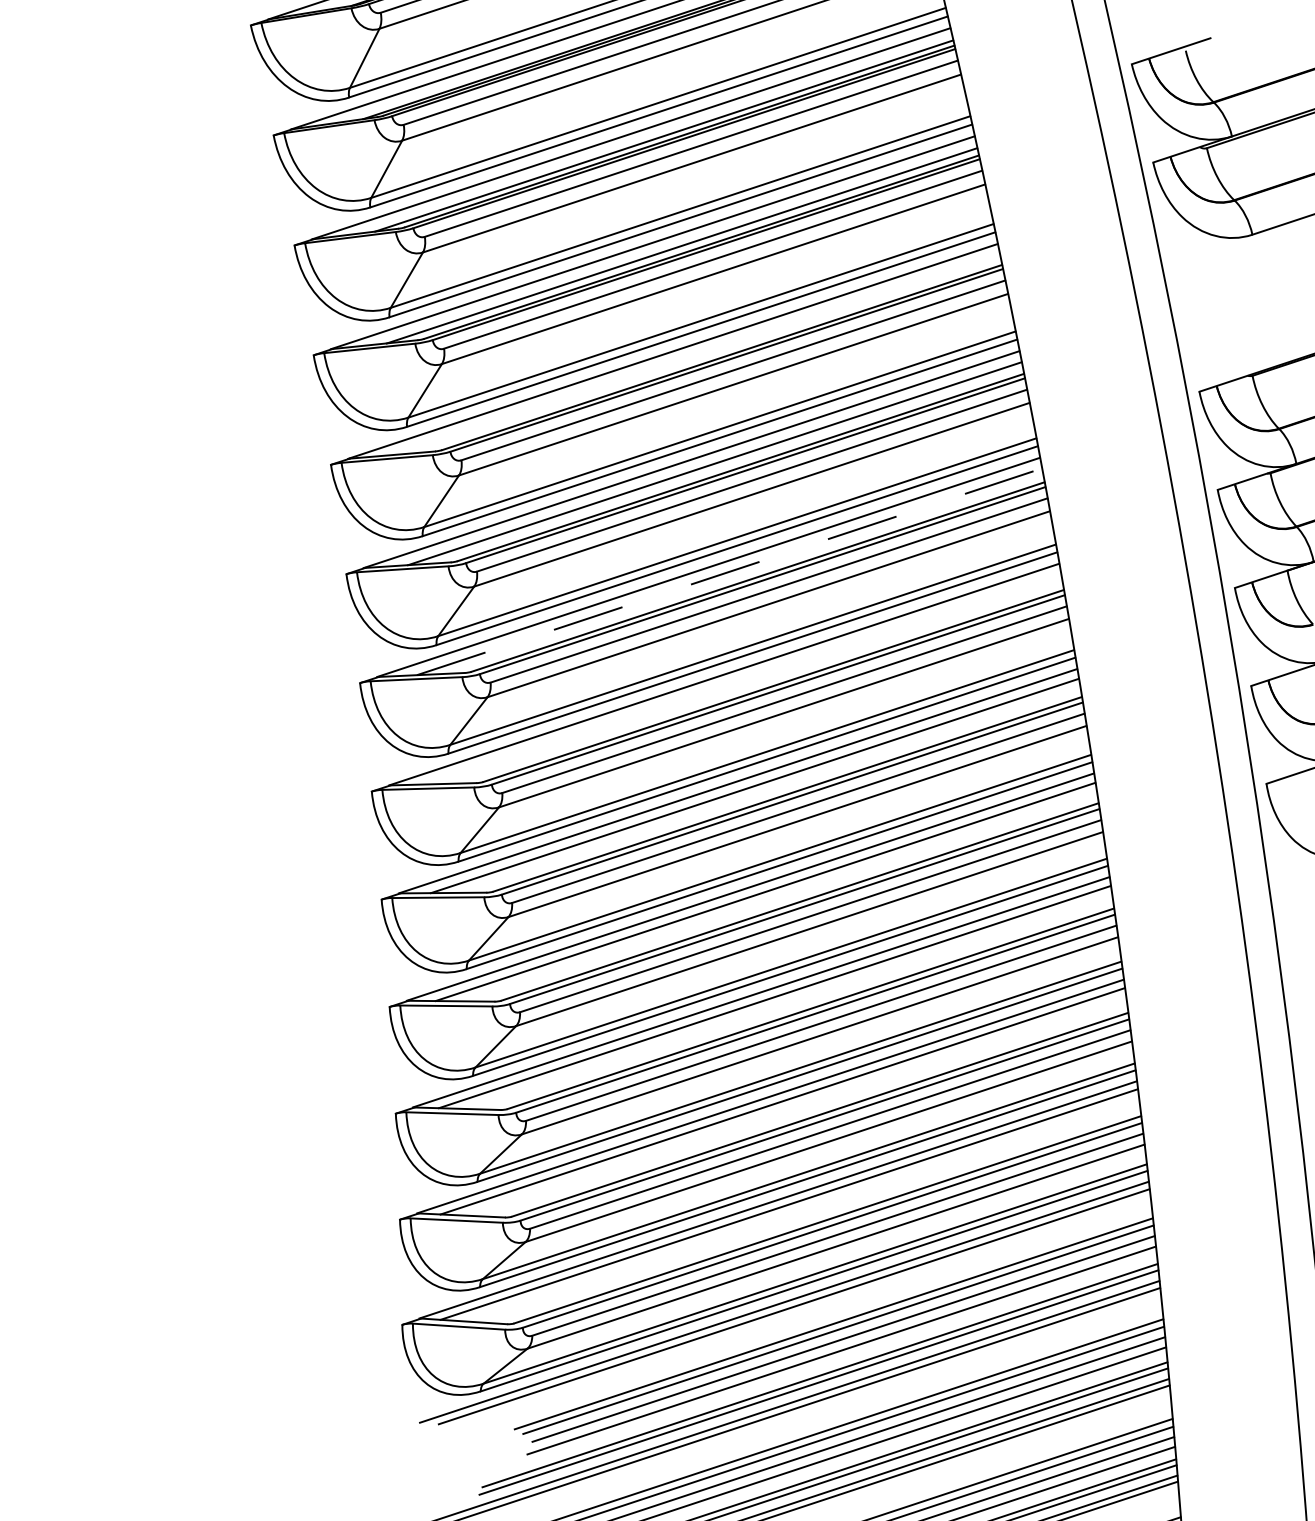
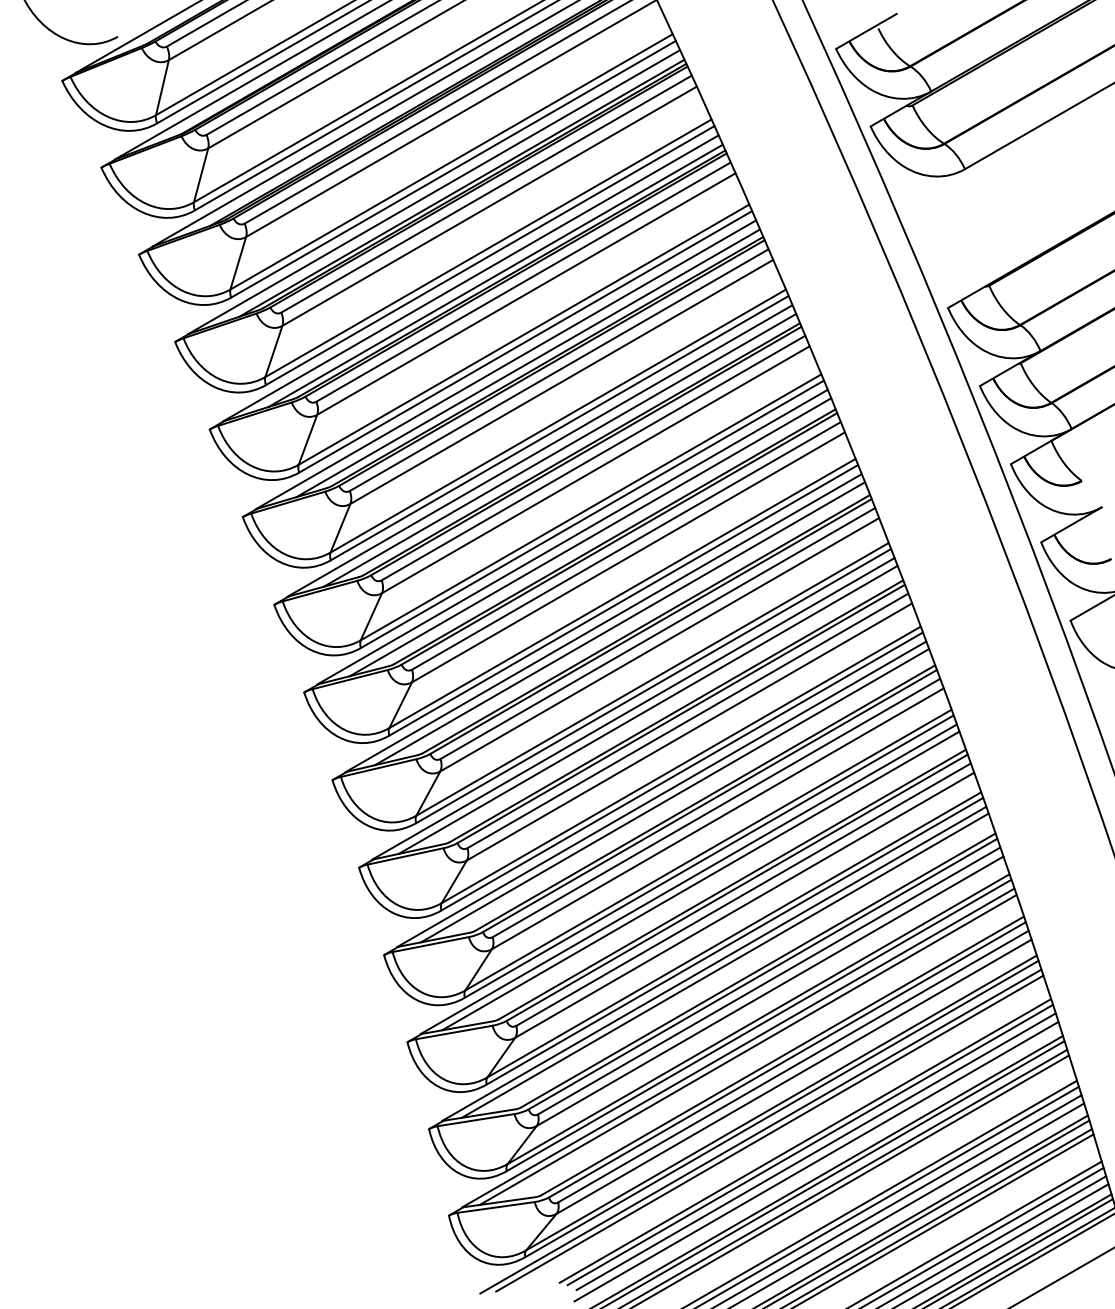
line: (698, 355) -> (527, 363), added
line: (729, 572) -> (590, 537), dashed -> solid
line: (742, 678) -> (619, 623), added

